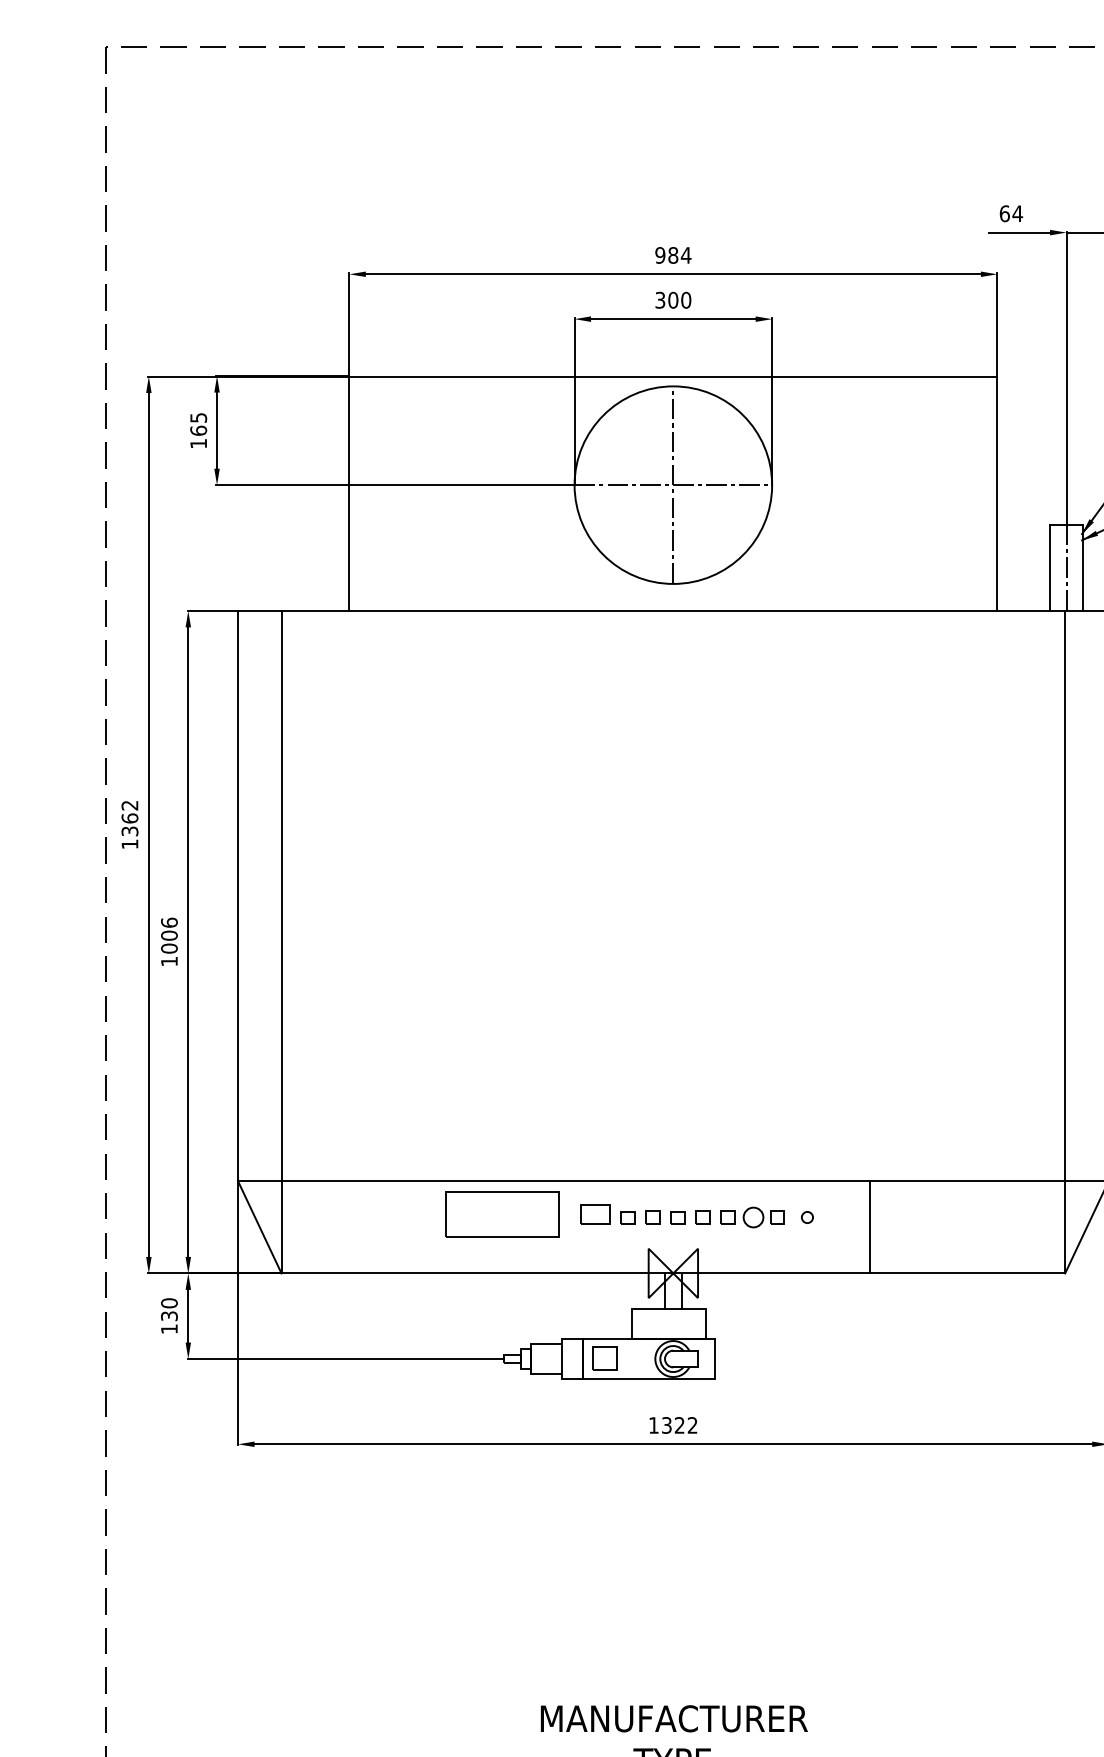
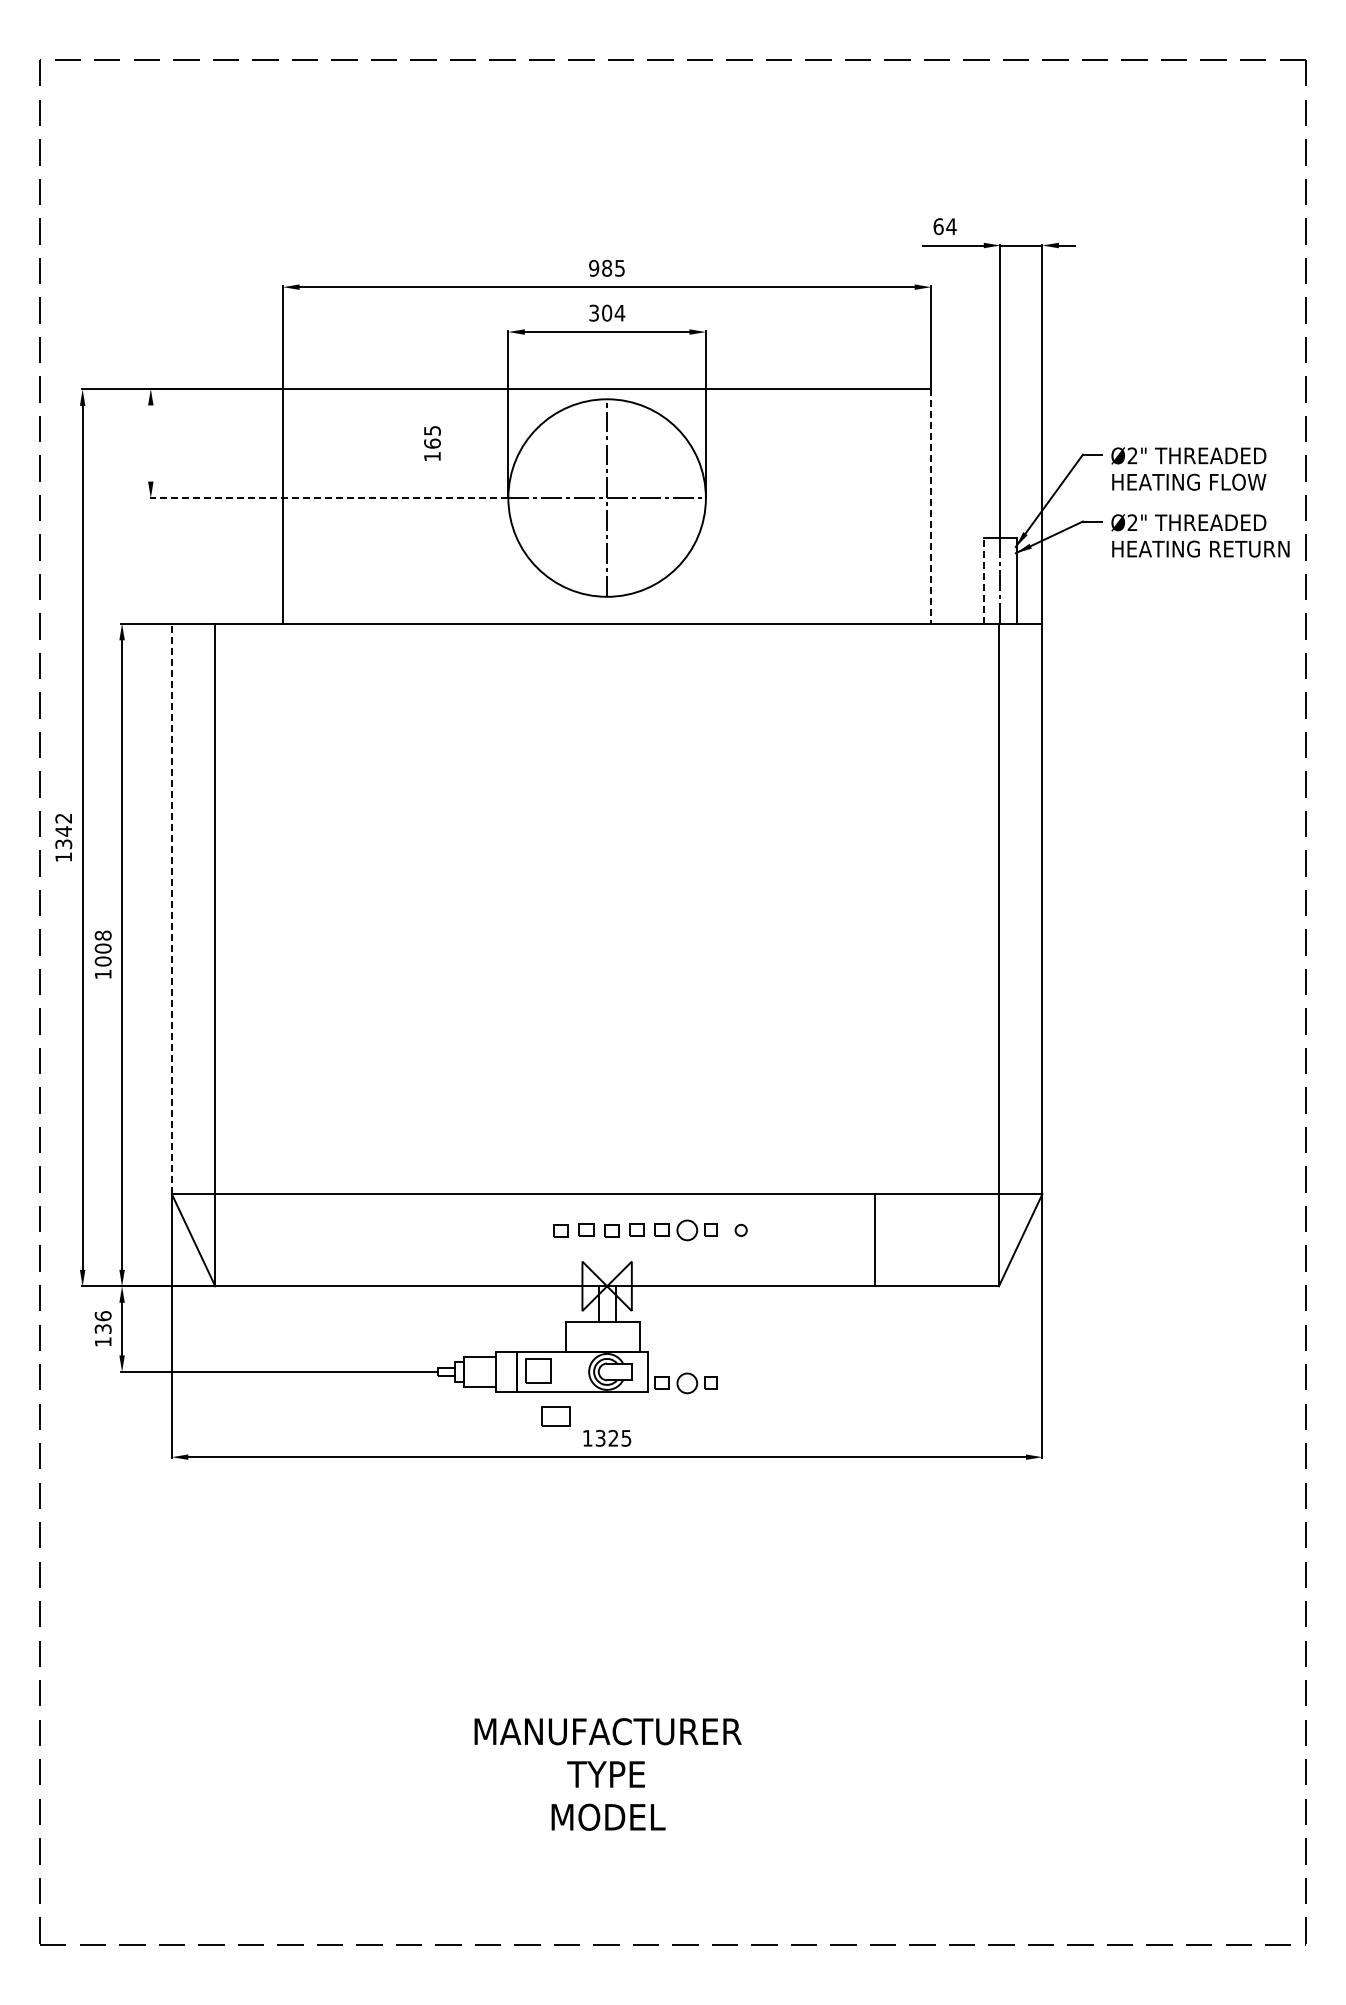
text: (685, 255) -> (619, 268), 984 -> 985
text: (685, 299) -> (619, 312), 300 -> 304
text: (198, 430) -> (432, 443), moved
line: (216, 430) -> (150, 443), removed
line: (394, 485) -> (328, 498), solid -> dashed
line: (997, 494) -> (931, 507), solid -> dashed
line: (1049, 568) -> (983, 581), solid -> dashed
text: (129, 818) -> (63, 831), 1362 -> 1342
line: (237, 895) -> (171, 908), solid -> dashed
text: (168, 922) -> (102, 935), 1006 -> 1008
part: (501, 1214) -> (435, 1227), removed
part: (594, 1214) -> (555, 1416), moved
line: (870, 1227) -> (875, 1240), moved
text: (168, 1303) -> (102, 1316), 130 -> 136
part: (751, 1370) -> (685, 1383), added
text: (692, 1424) -> (626, 1437), 1322 -> 1325

